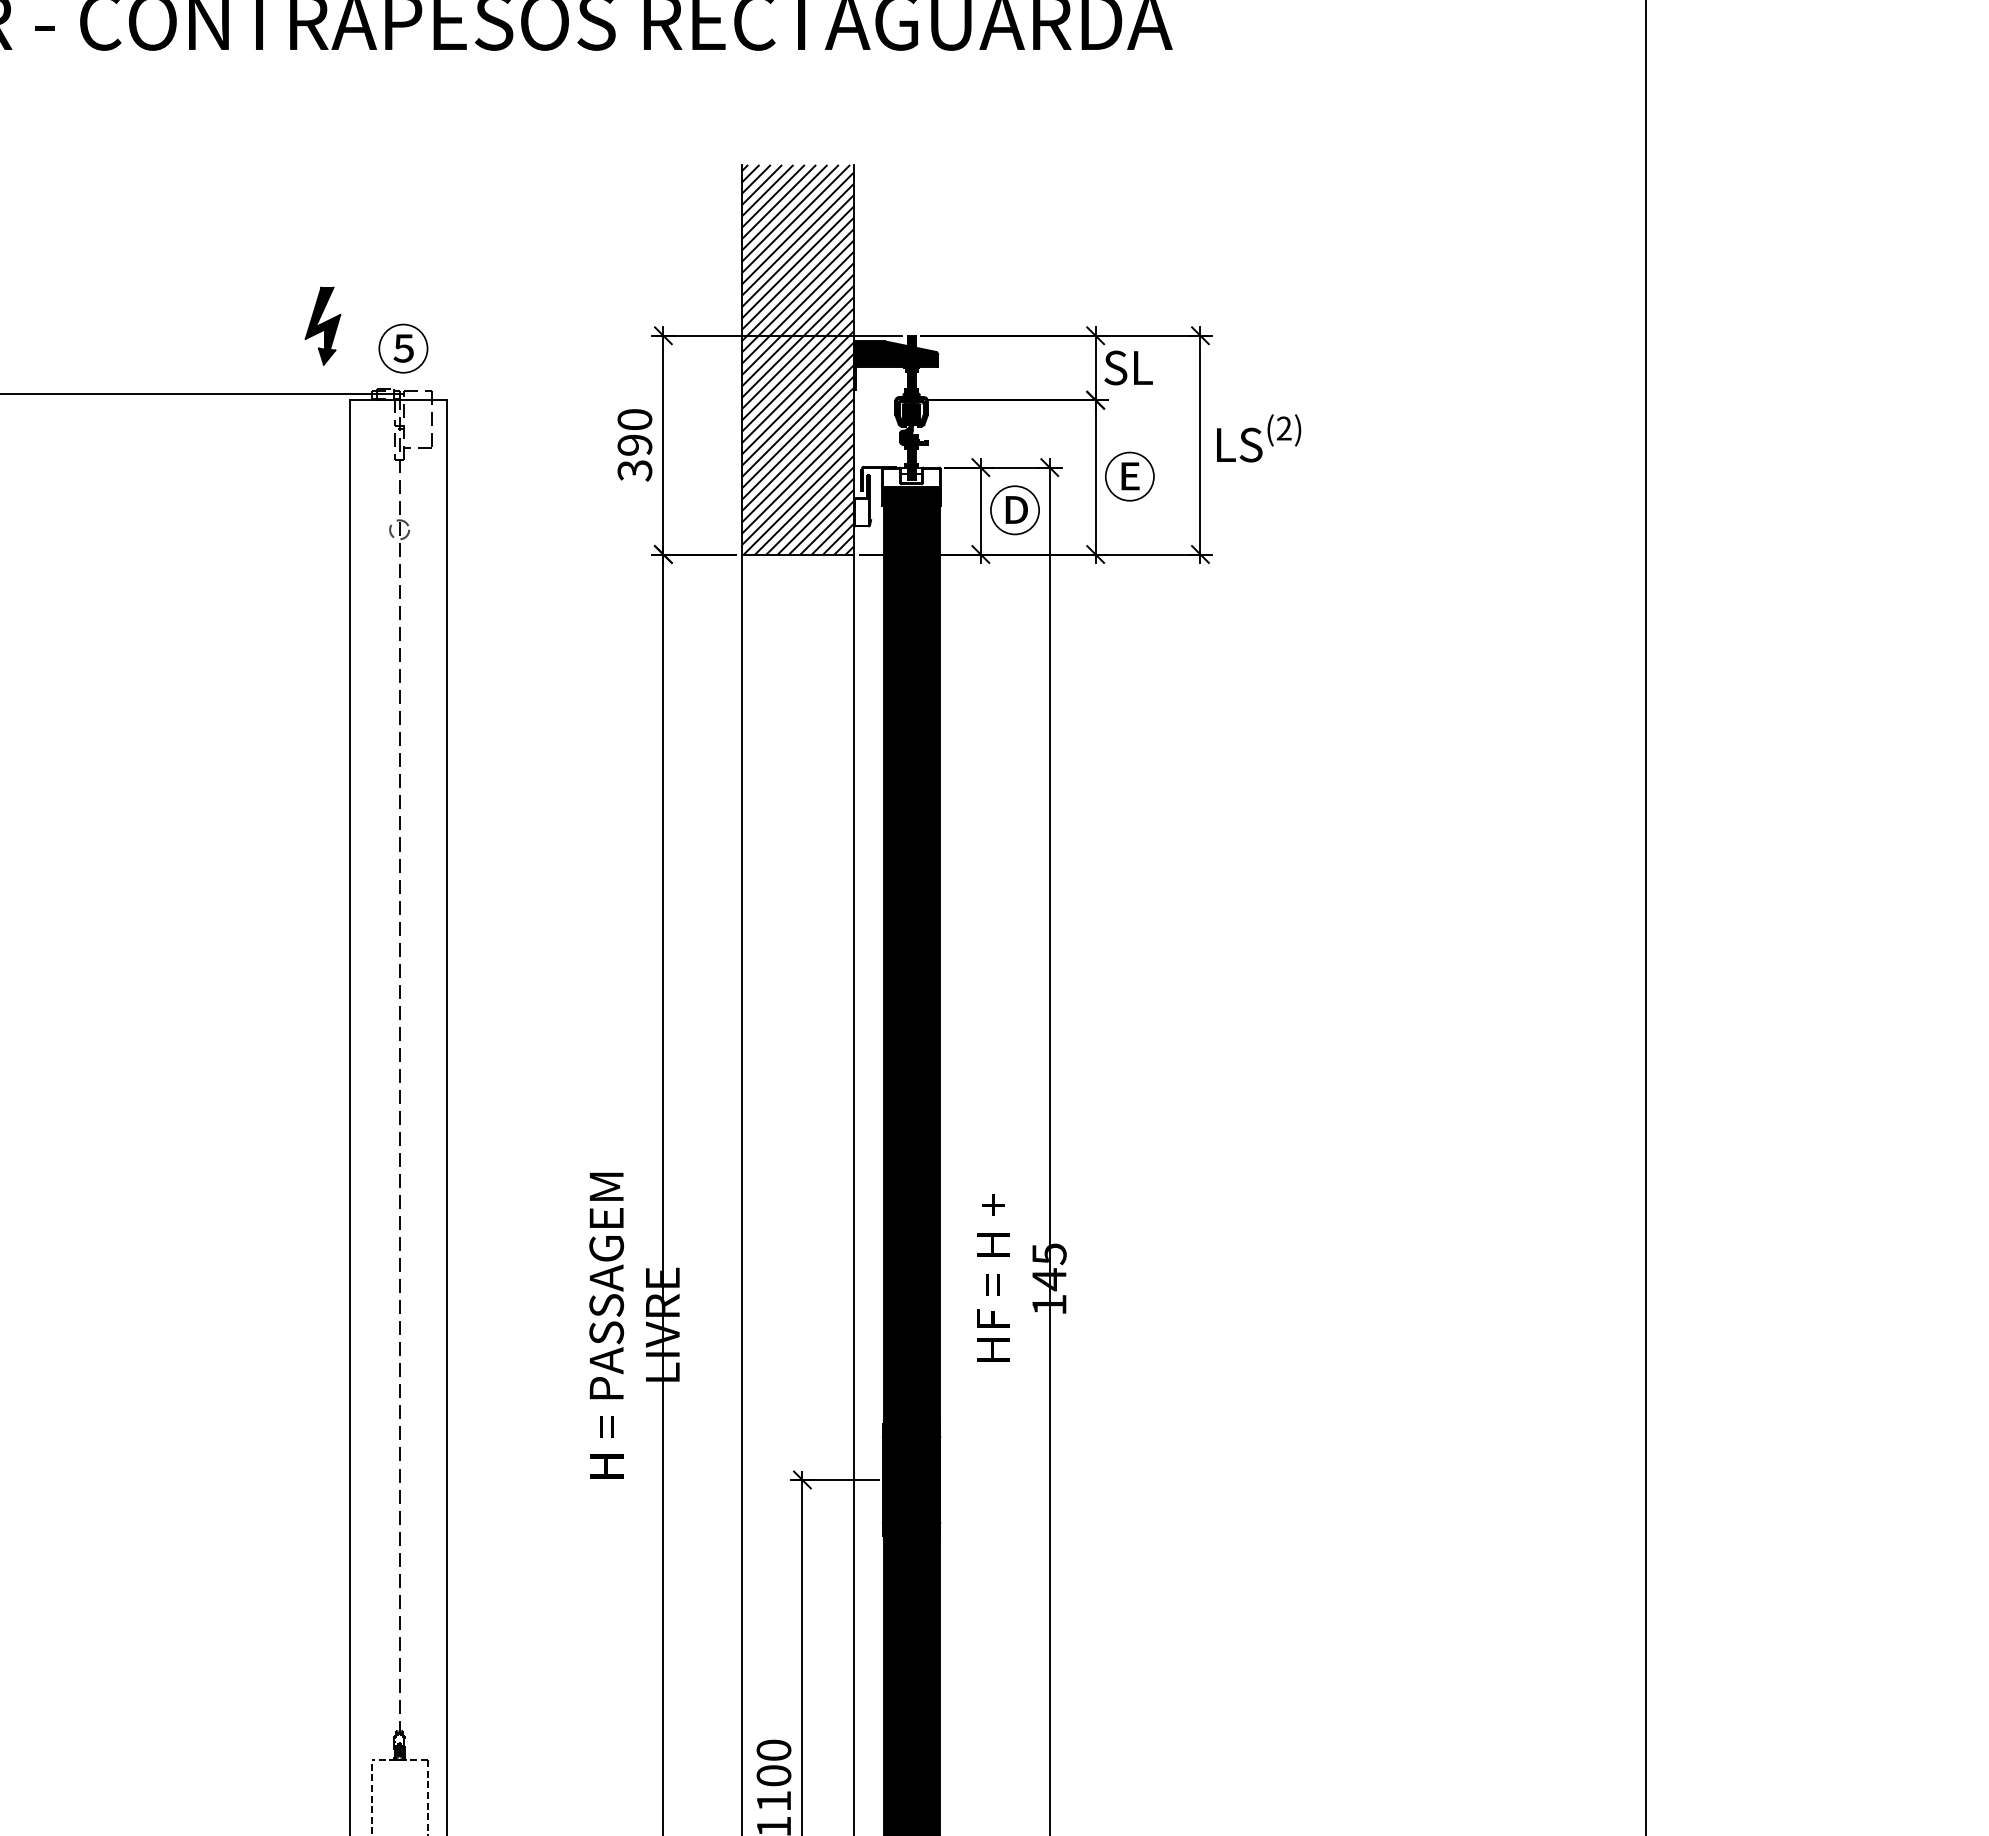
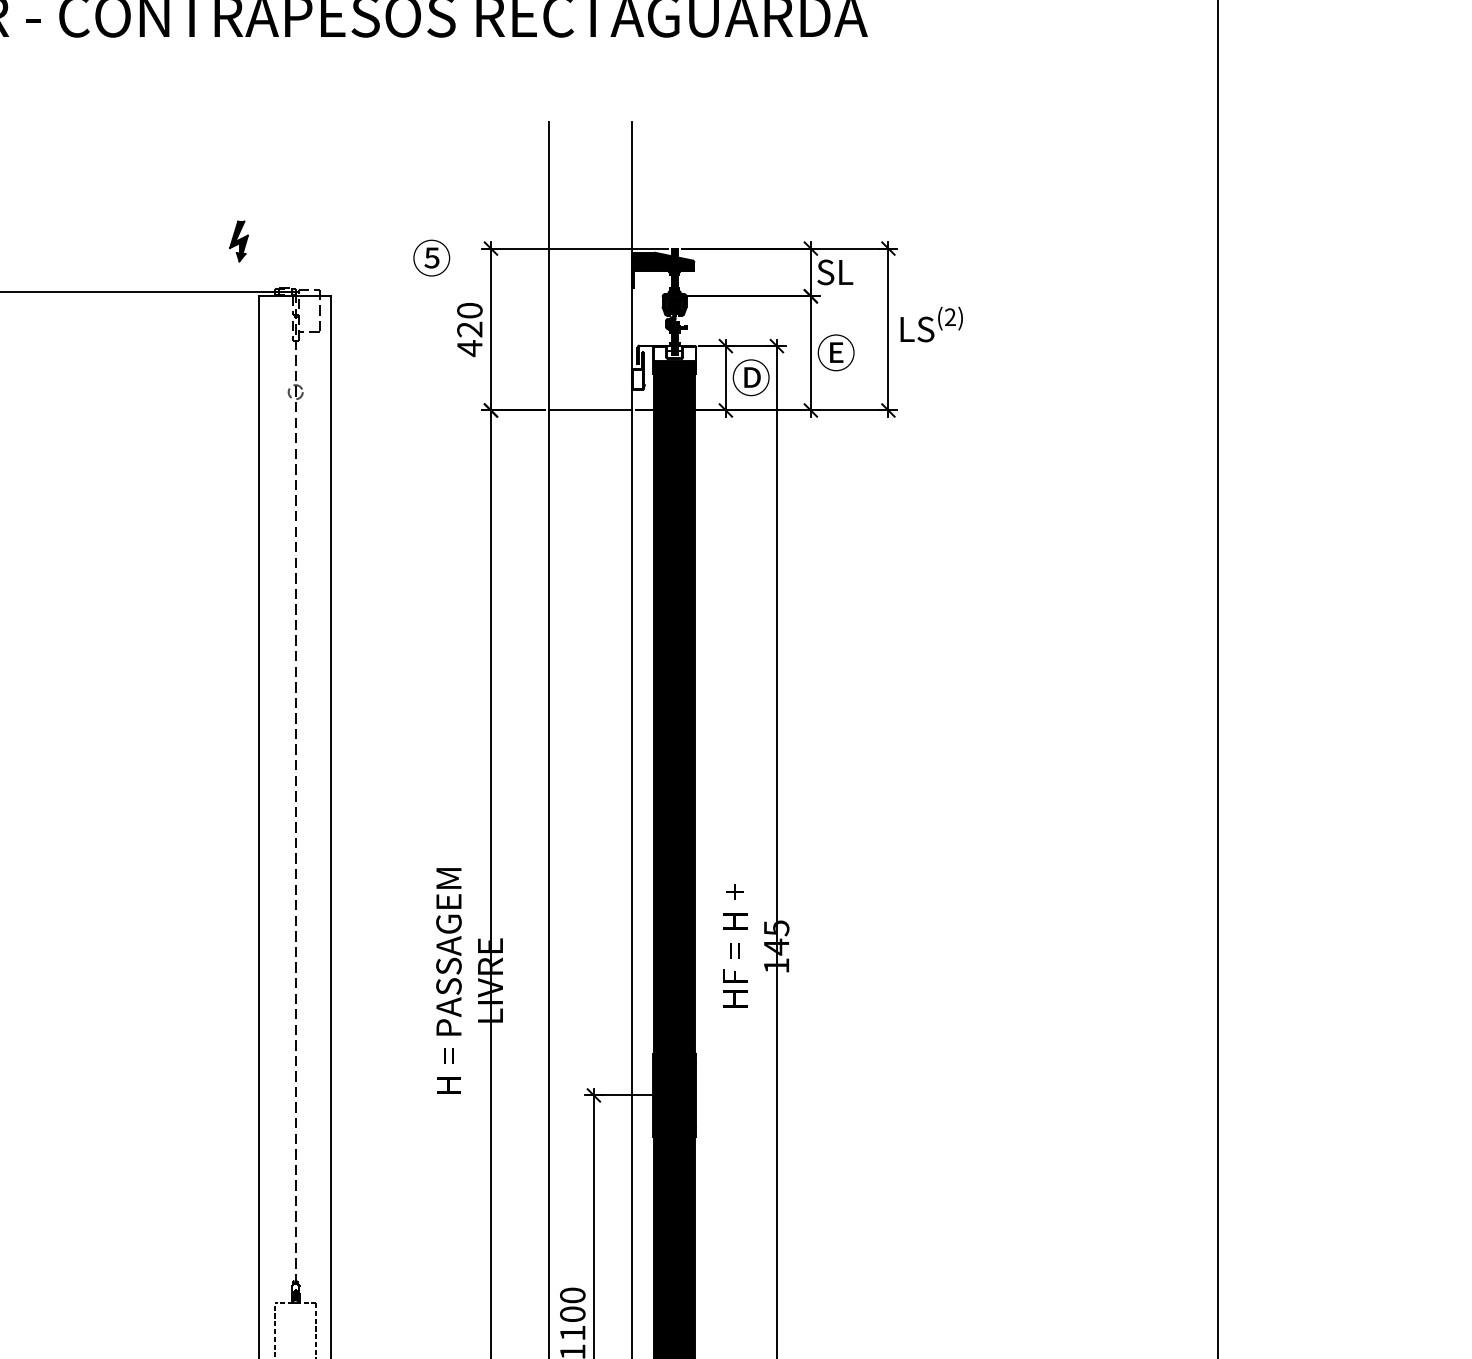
part: (322, 325) -> (238, 240), size x0.7
text: (403, 348) -> (431, 258), moved
hatch: (797, 359) -> (590, 266), removed
text: (634, 458) -> (469, 339), 390 -> 420

